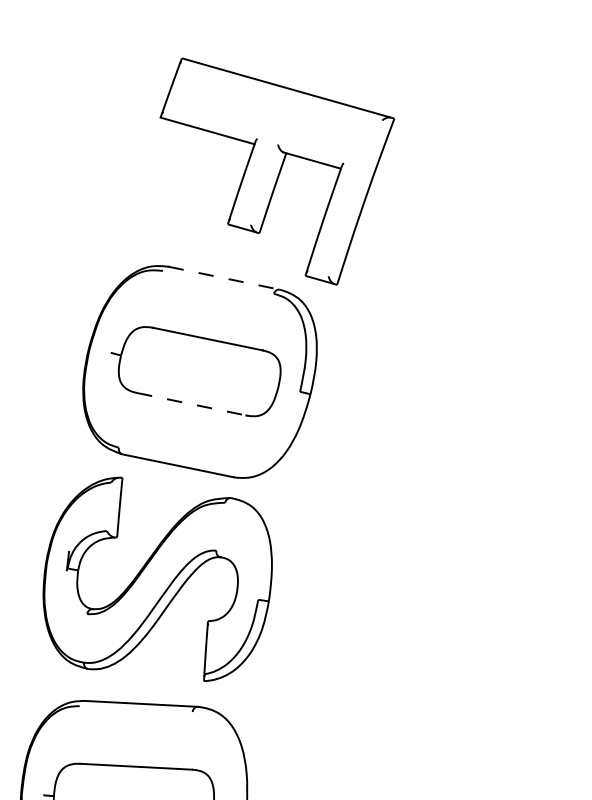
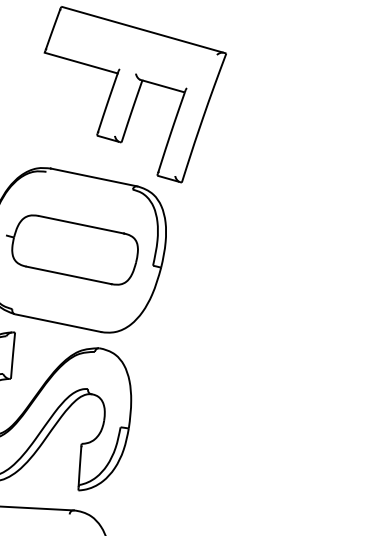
line: (224, 278) -> (94, 177), dashed -> solid
line: (191, 404) -> (68, 275), dashed -> solid

